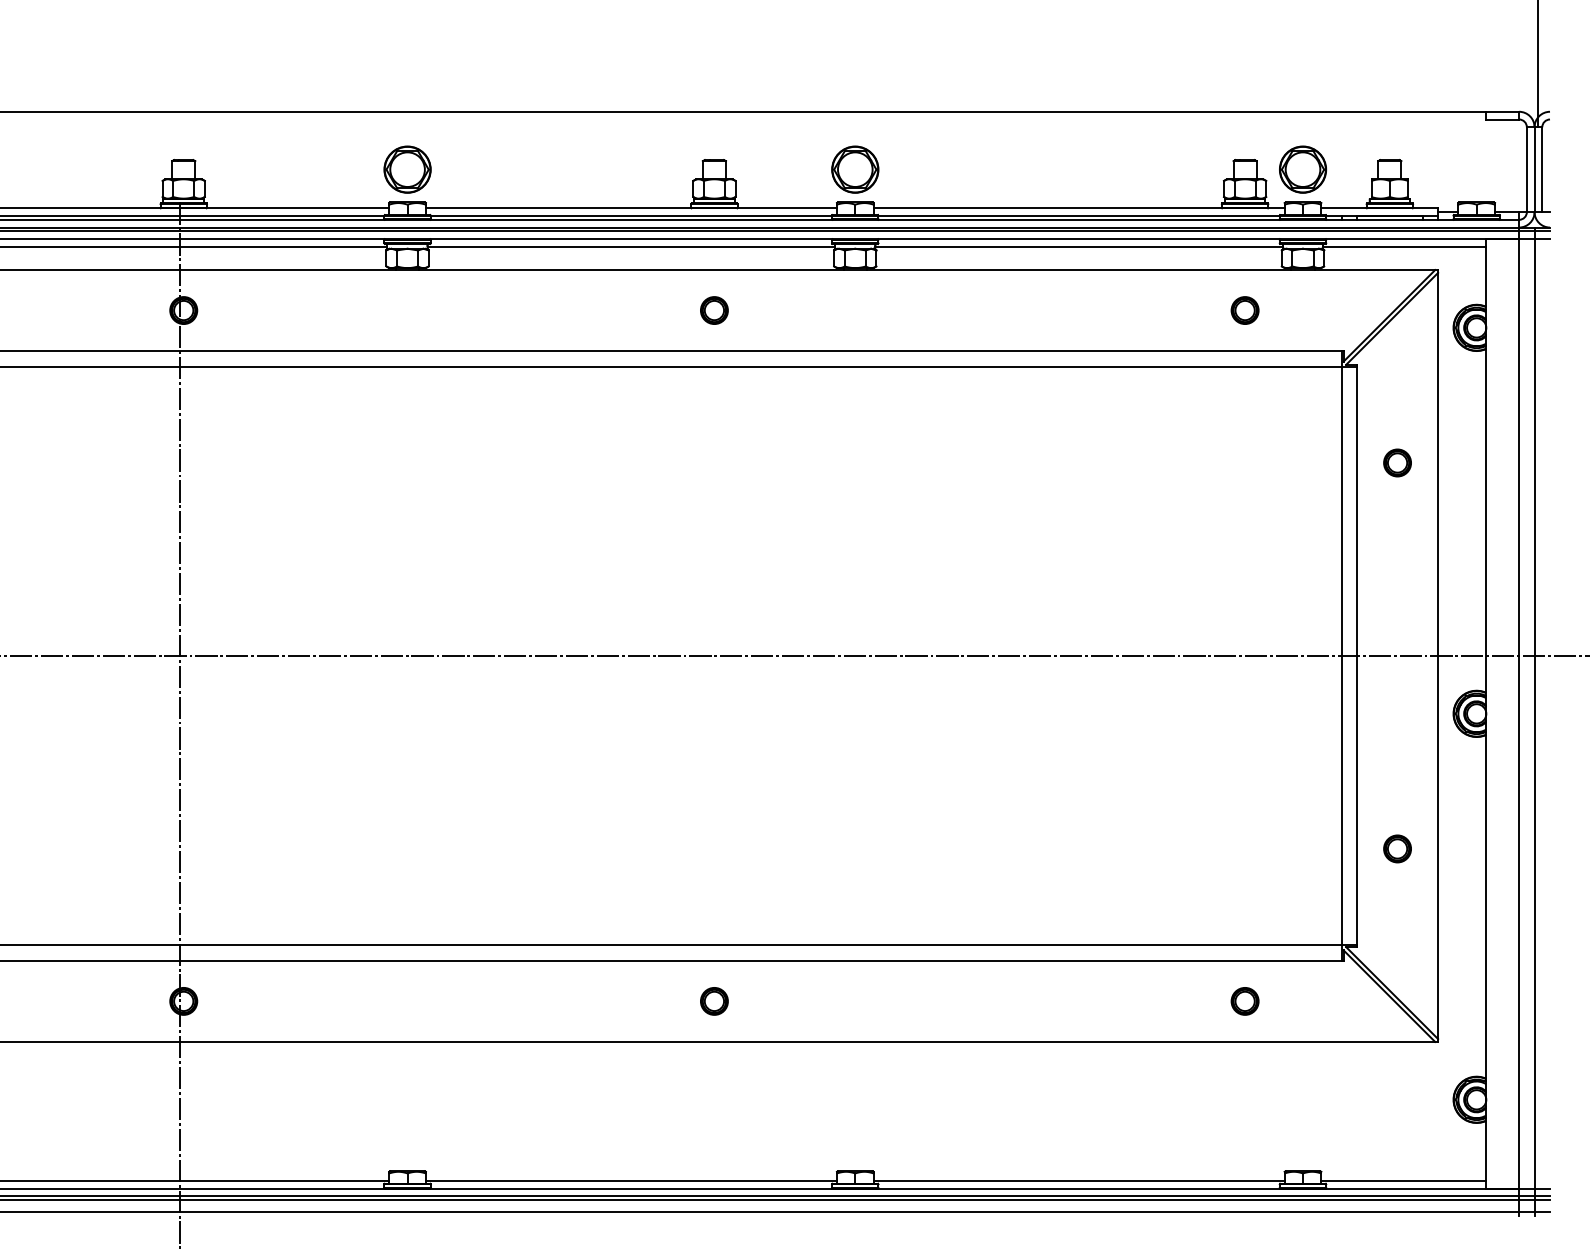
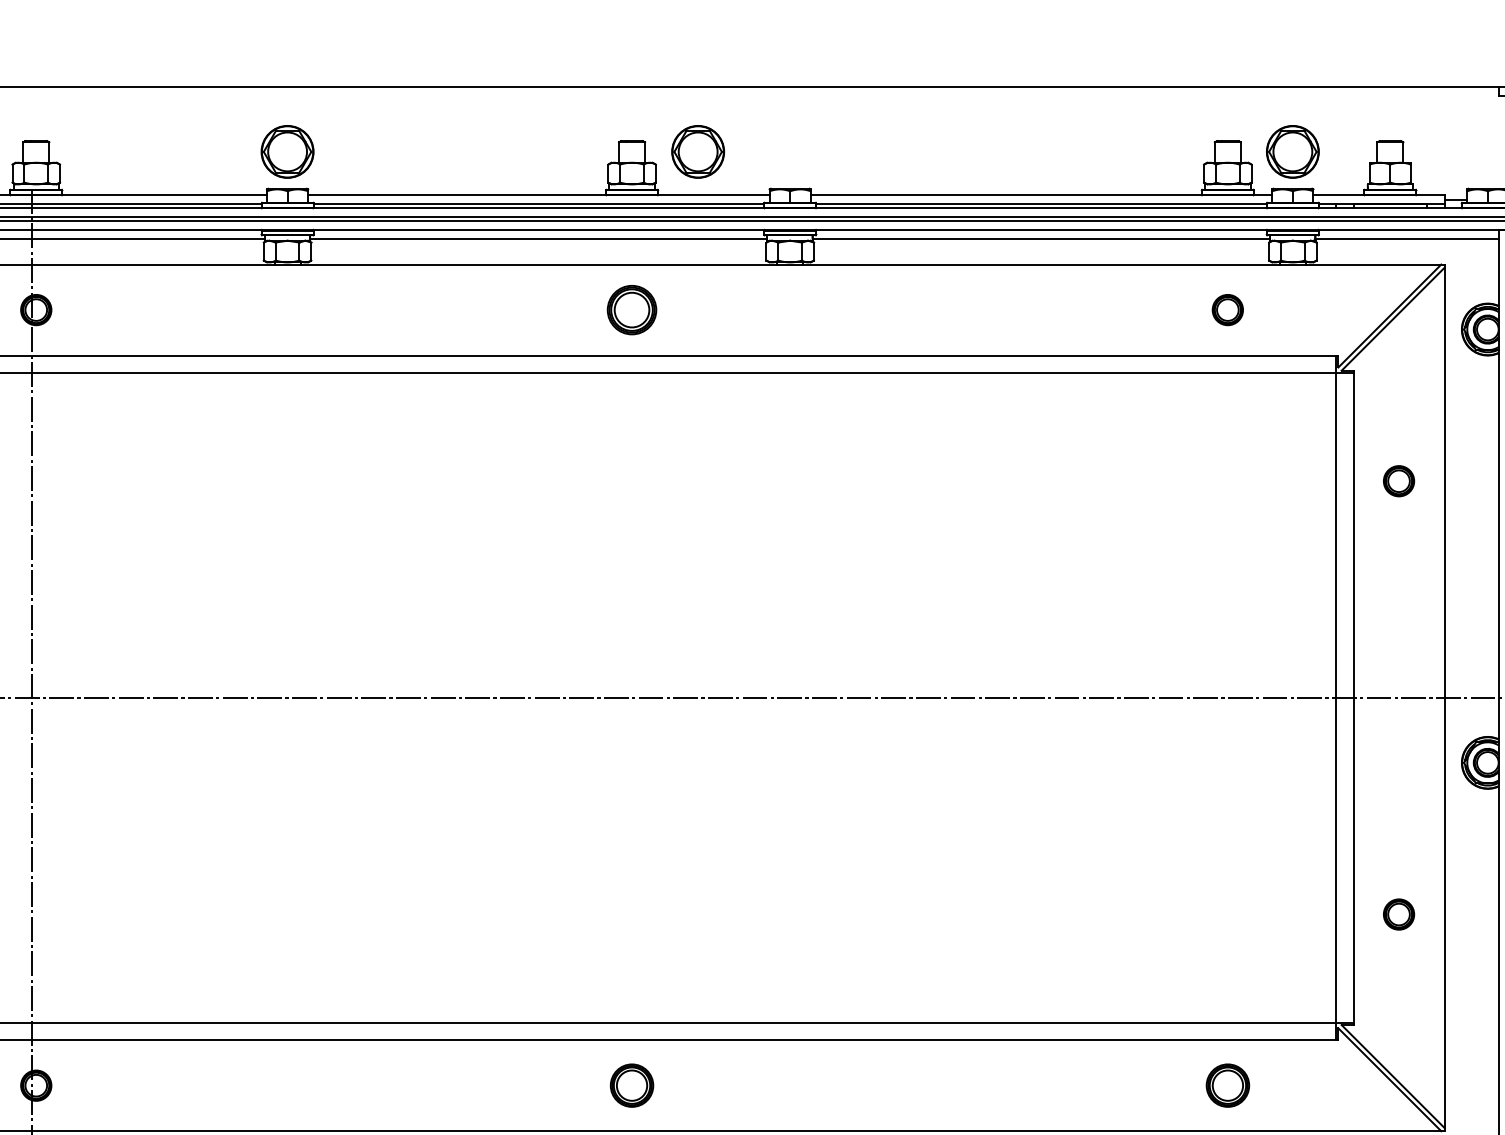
part: (855, 169) -> (698, 151), moved
part: (714, 310) -> (632, 310), size x1.6
part: (714, 1001) -> (632, 1085), size x1.4
part: (1244, 1001) -> (1227, 1085), size x1.4

